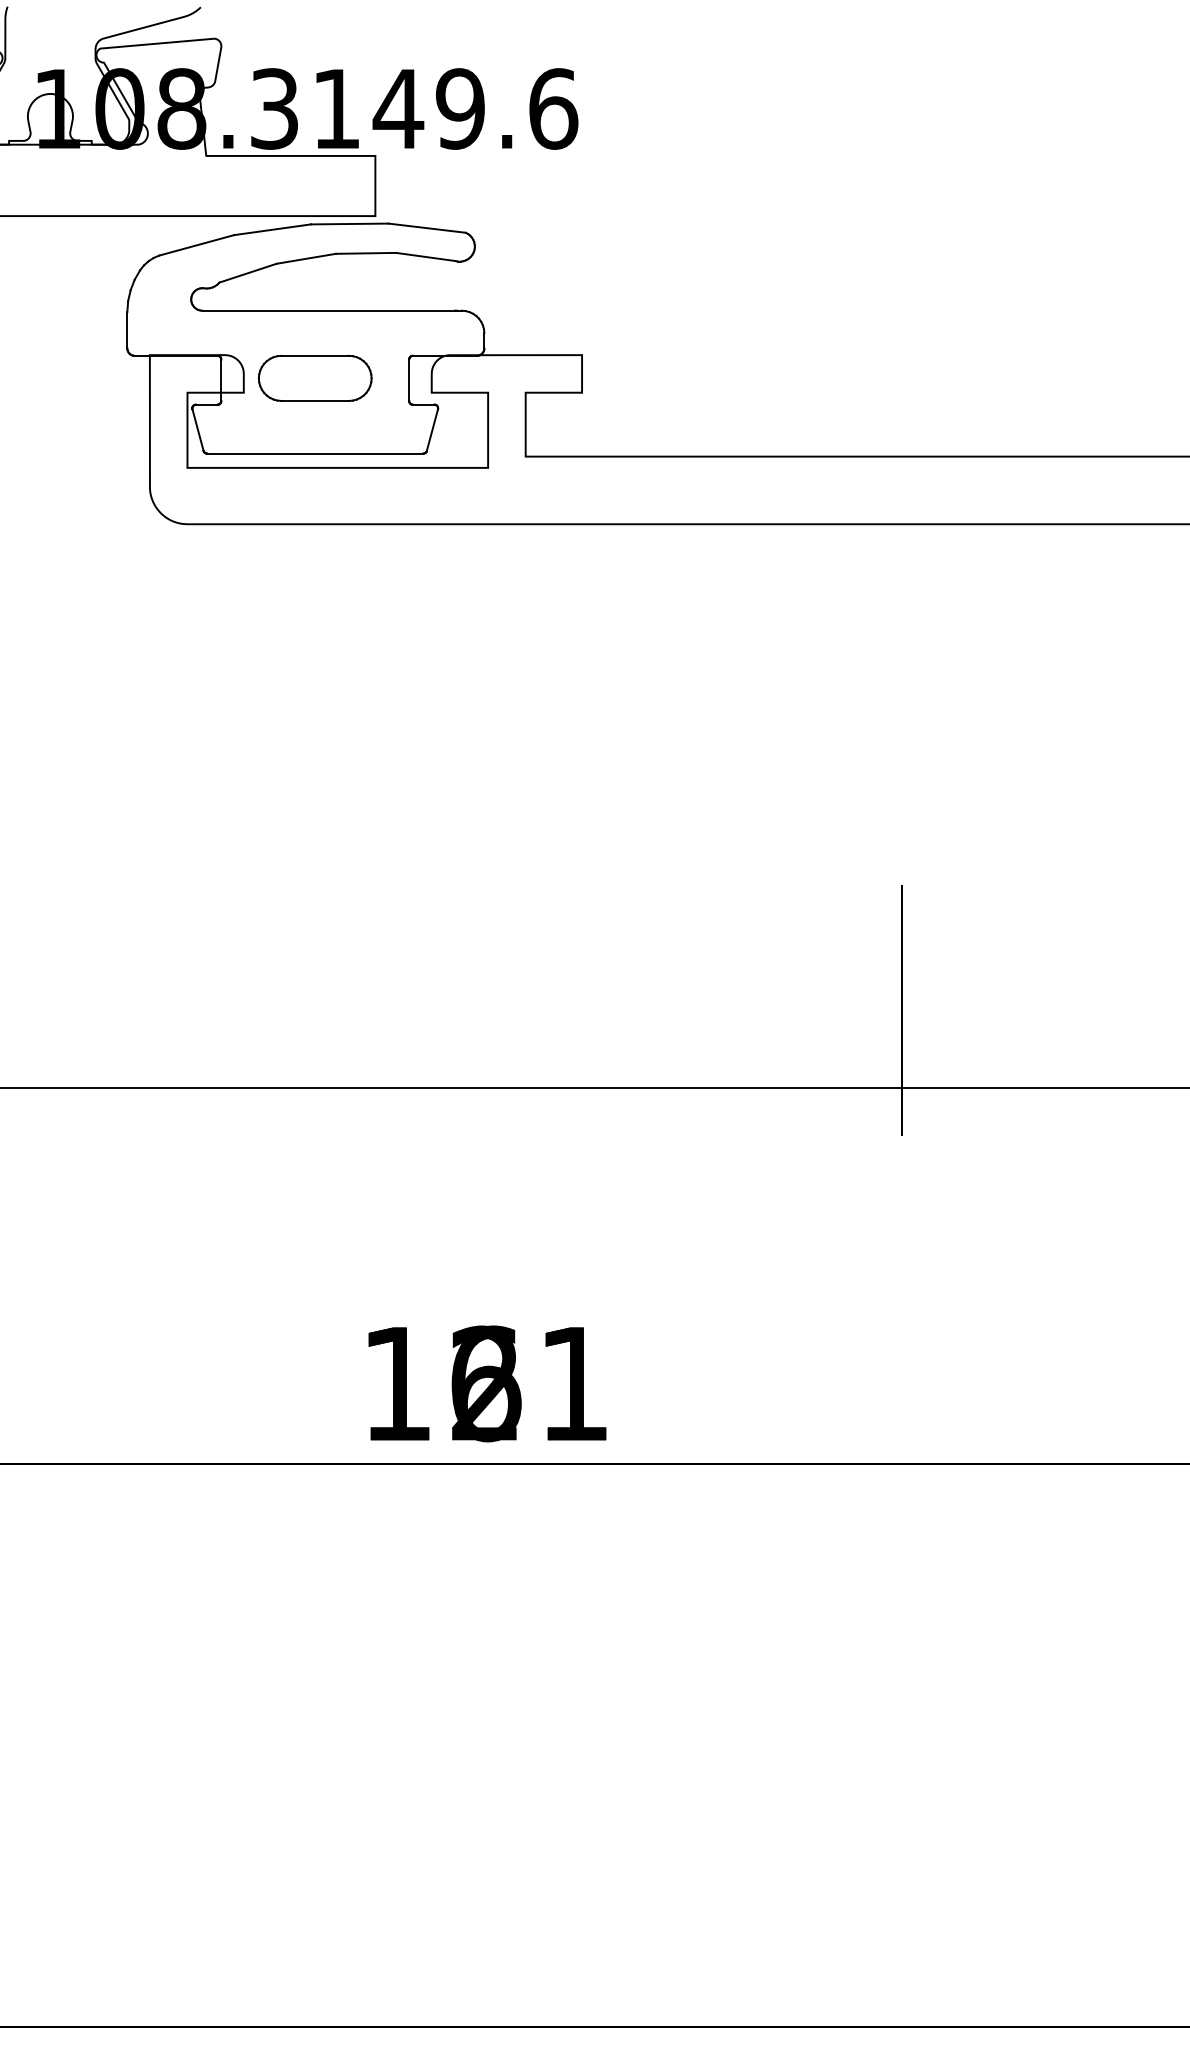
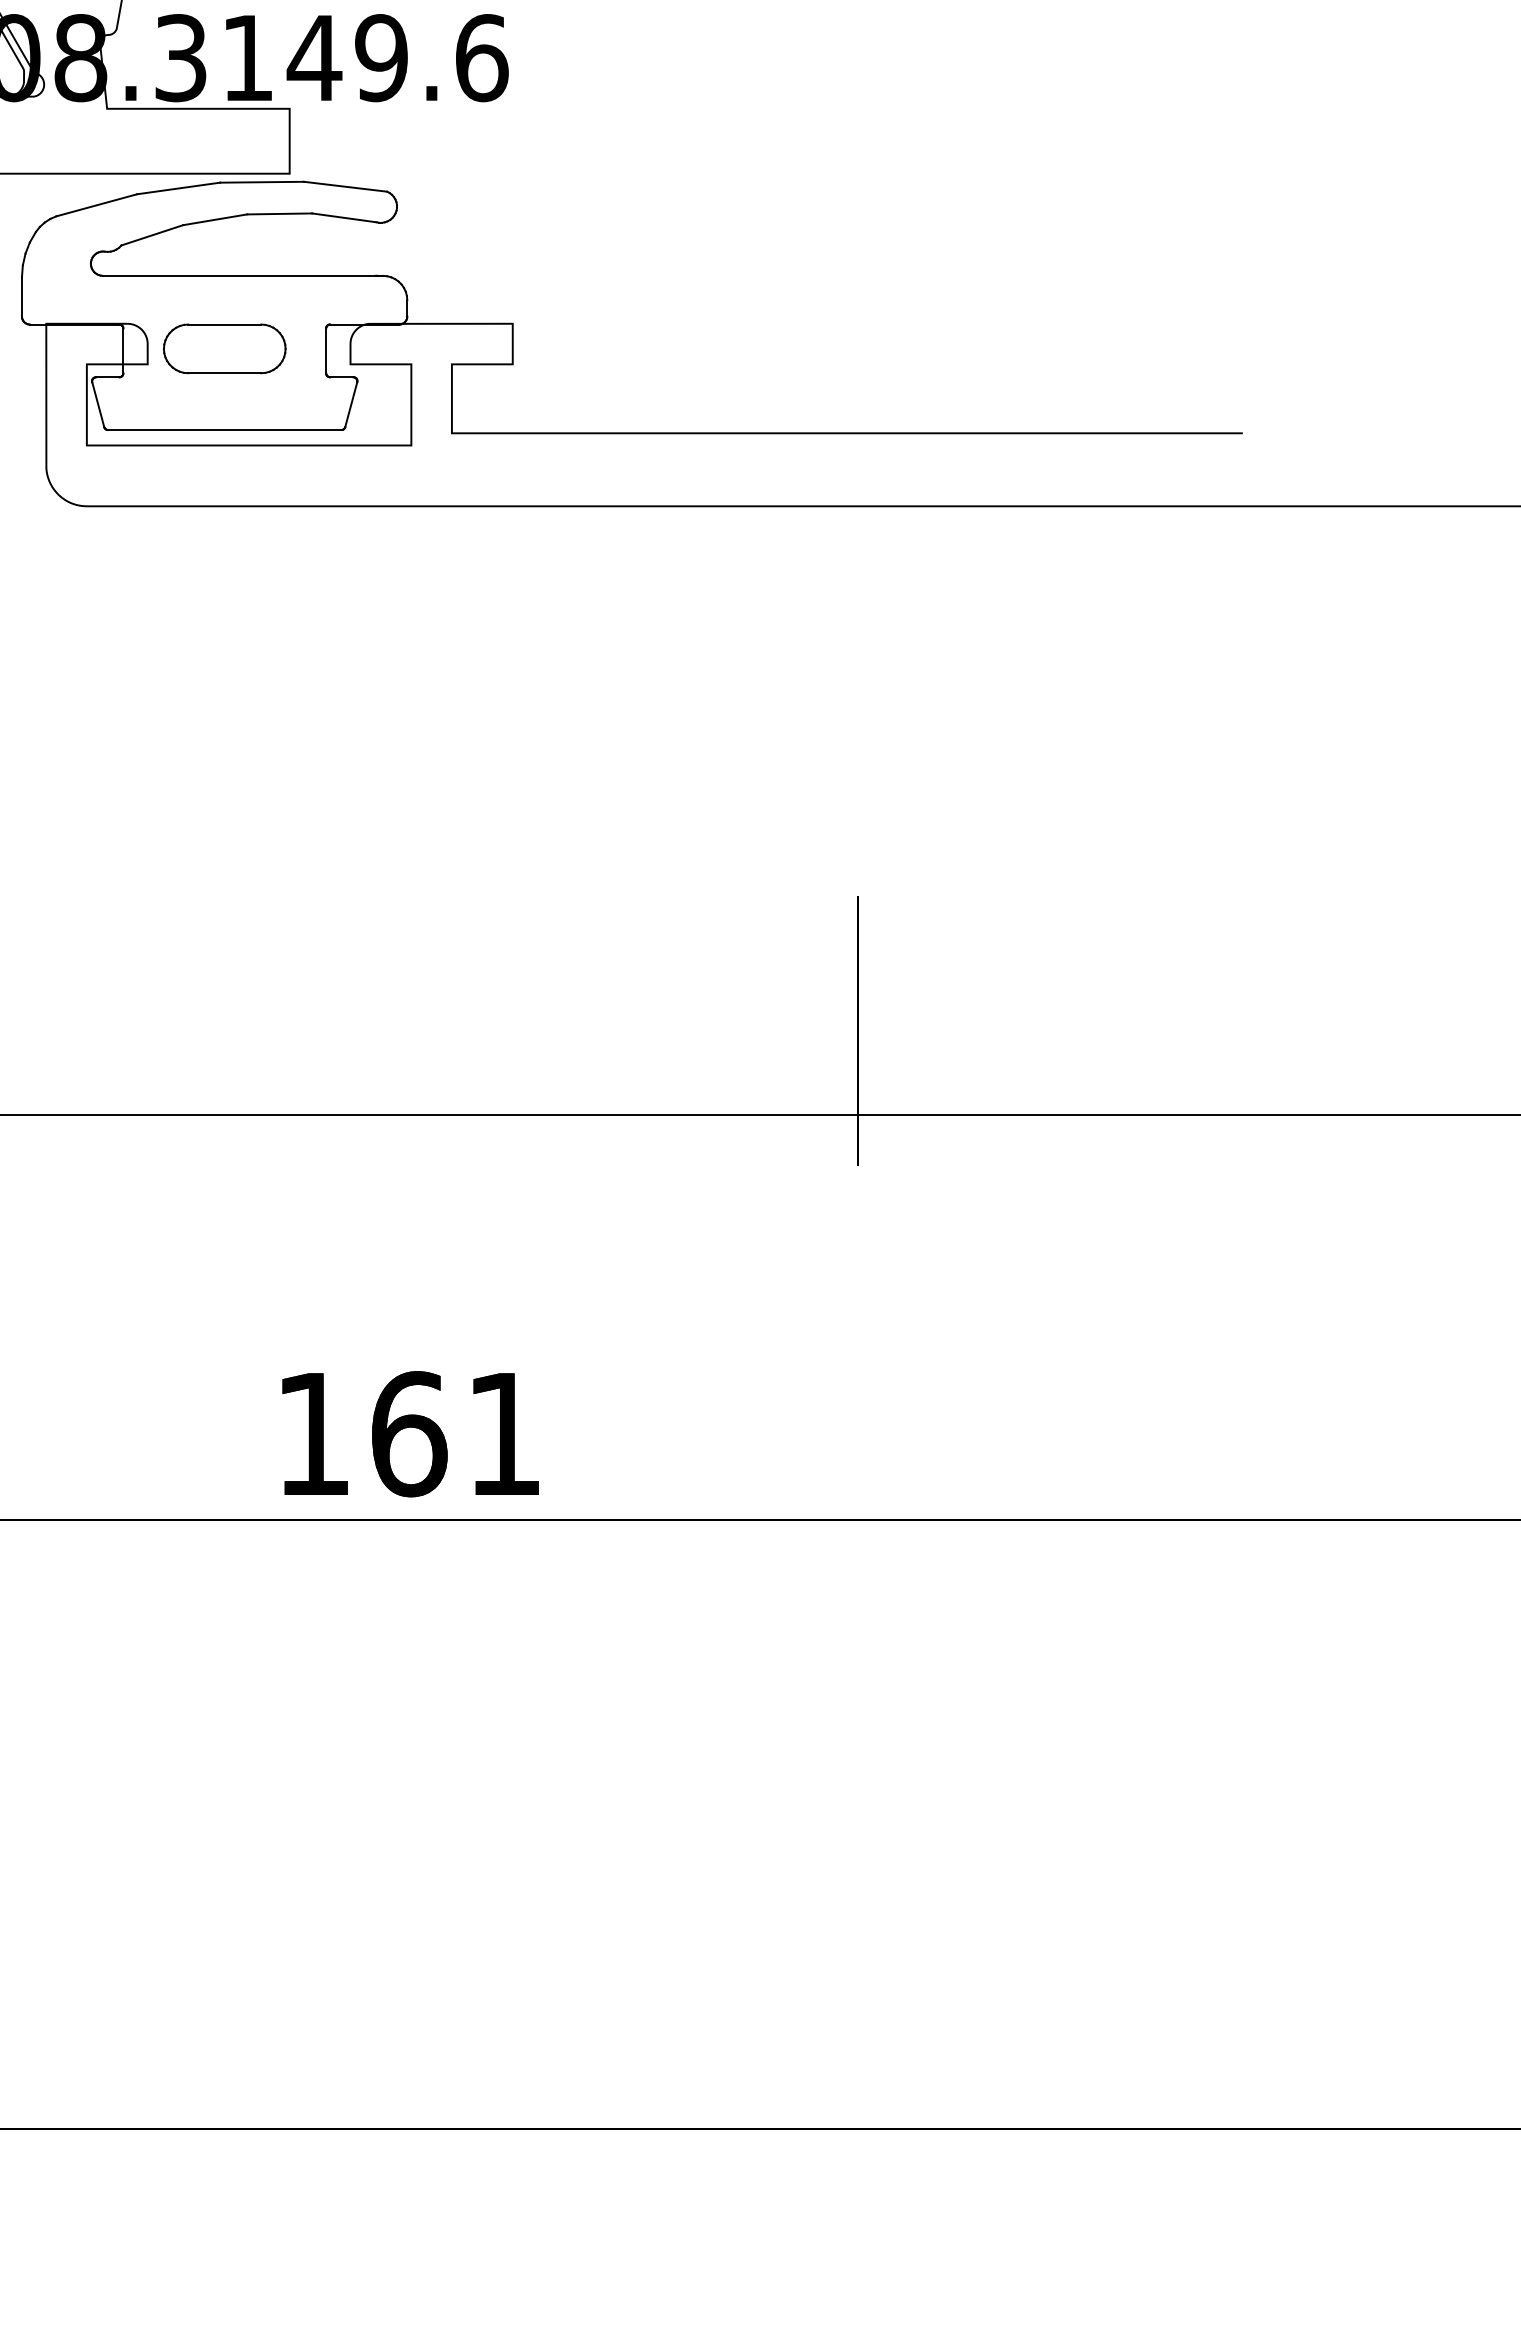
text: (486, 1384) -> (409, 1434), 121 -> 161

